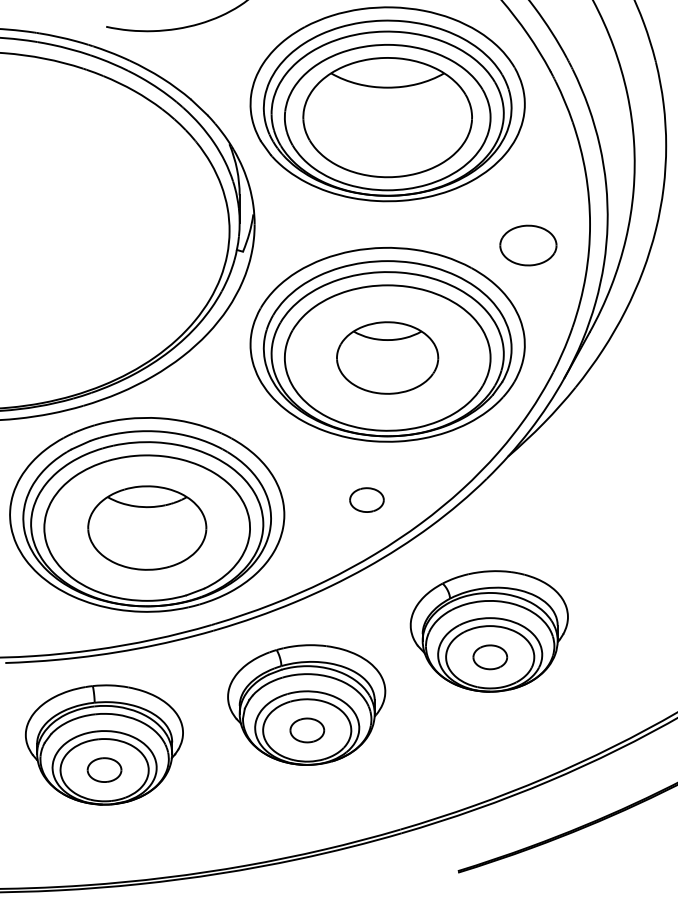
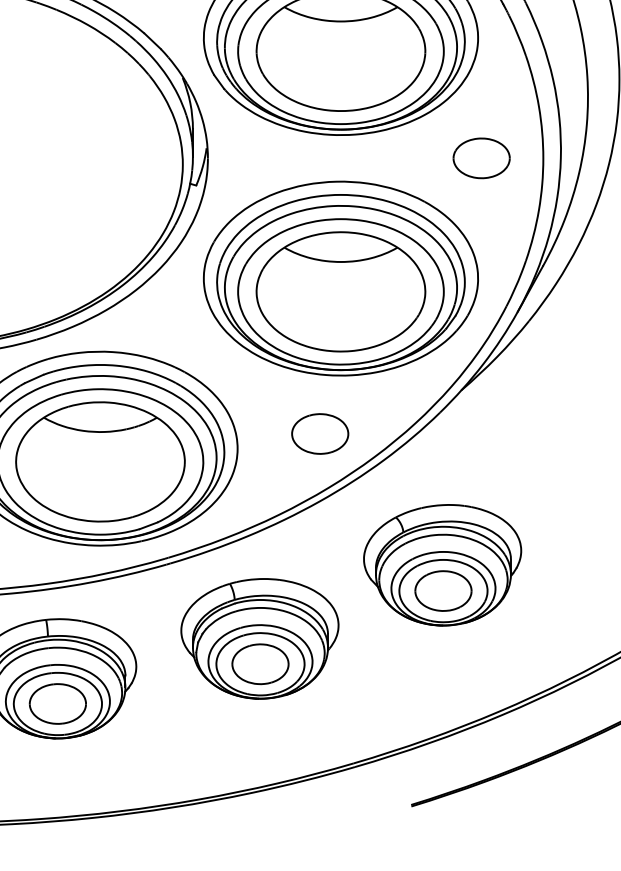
part: (528, 245) -> (481, 158), moved
part: (387, 357) -> (340, 291), size x1.67
part: (366, 499) -> (319, 433), size x1.67
part: (147, 527) -> (100, 461), size x1.43
part: (490, 657) -> (443, 591), size x1.67
part: (307, 730) -> (260, 664), size x1.67
part: (104, 769) -> (57, 703), size x1.67

